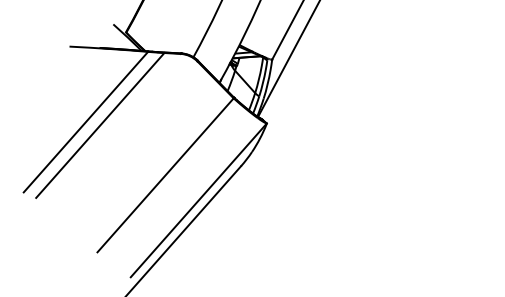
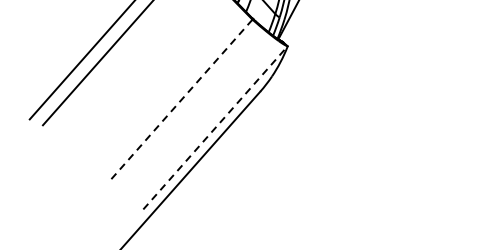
line: (165, 175) -> (180, 101), solid -> dashed
line: (198, 200) -> (215, 127), solid -> dashed

